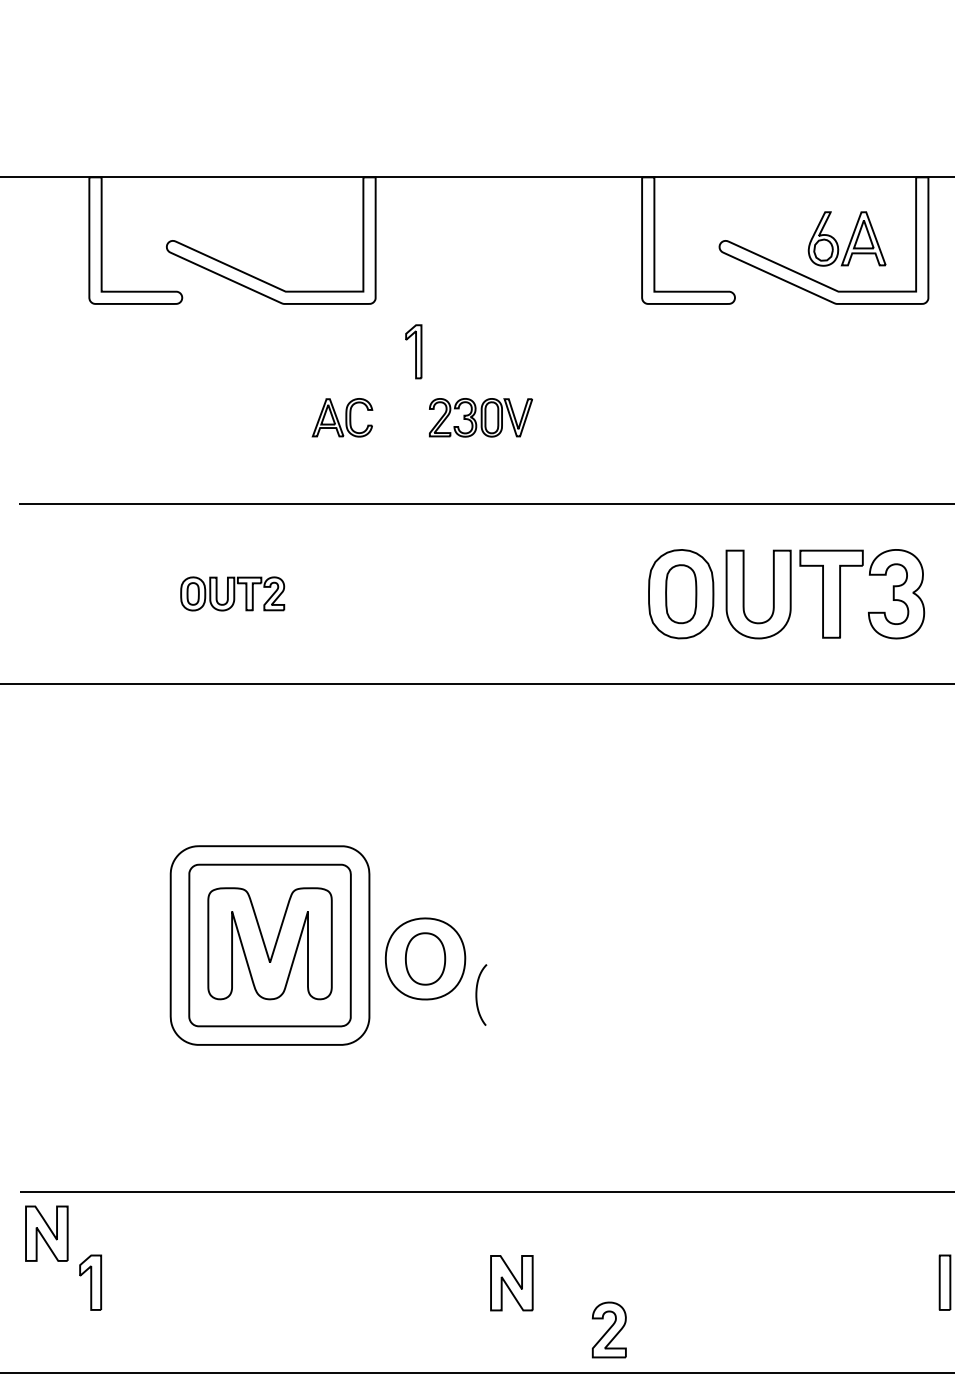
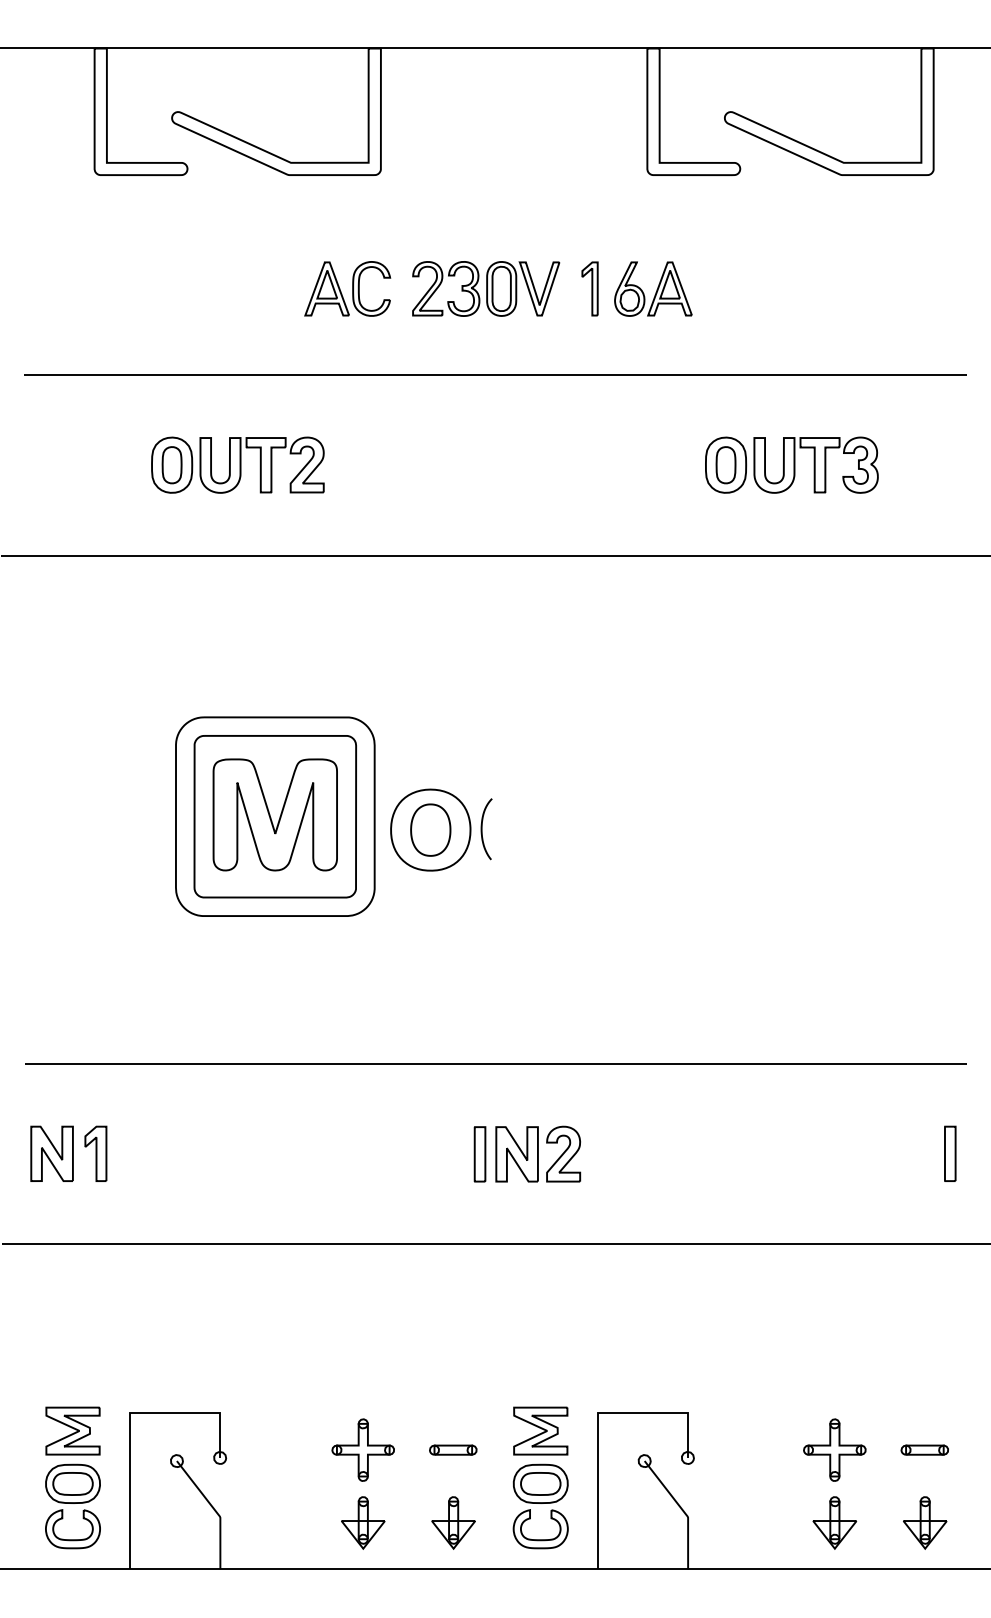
part: (847, 238) -> (653, 288), moved
part: (413, 351) -> (589, 288), moved
part: (342, 417) -> (347, 288), size x1.43
part: (481, 417) -> (486, 288), size x1.43
part: (232, 593) -> (237, 464), size x1.67
part: (786, 593) -> (791, 464), size x0.62
curve: (477, 995) -> (482, 829), moved
part: (46, 1233) -> (51, 1153), moved
part: (474, 1283) -> (479, 1154), added
part: (609, 1329) -> (563, 1153), moved

